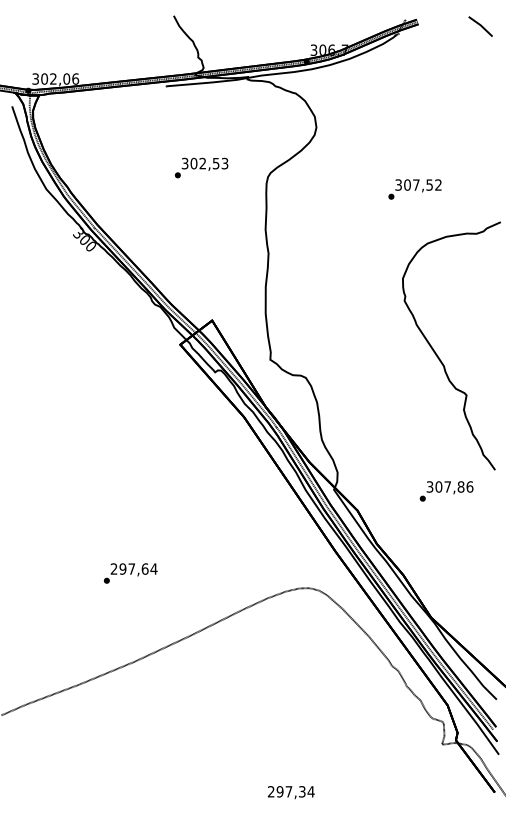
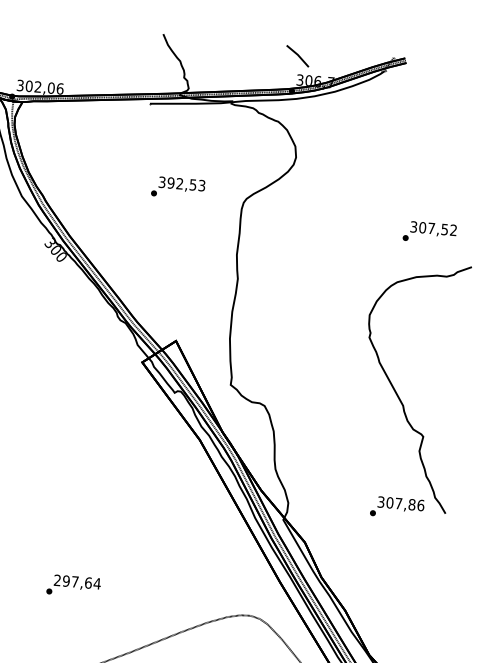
line: (480, 26) -> (297, 56), moved
text: (193, 163) -> (170, 182), 302,53 -> 392,53
text: (414, 189) -> (429, 232), moved
text: (446, 491) -> (397, 508), moved

